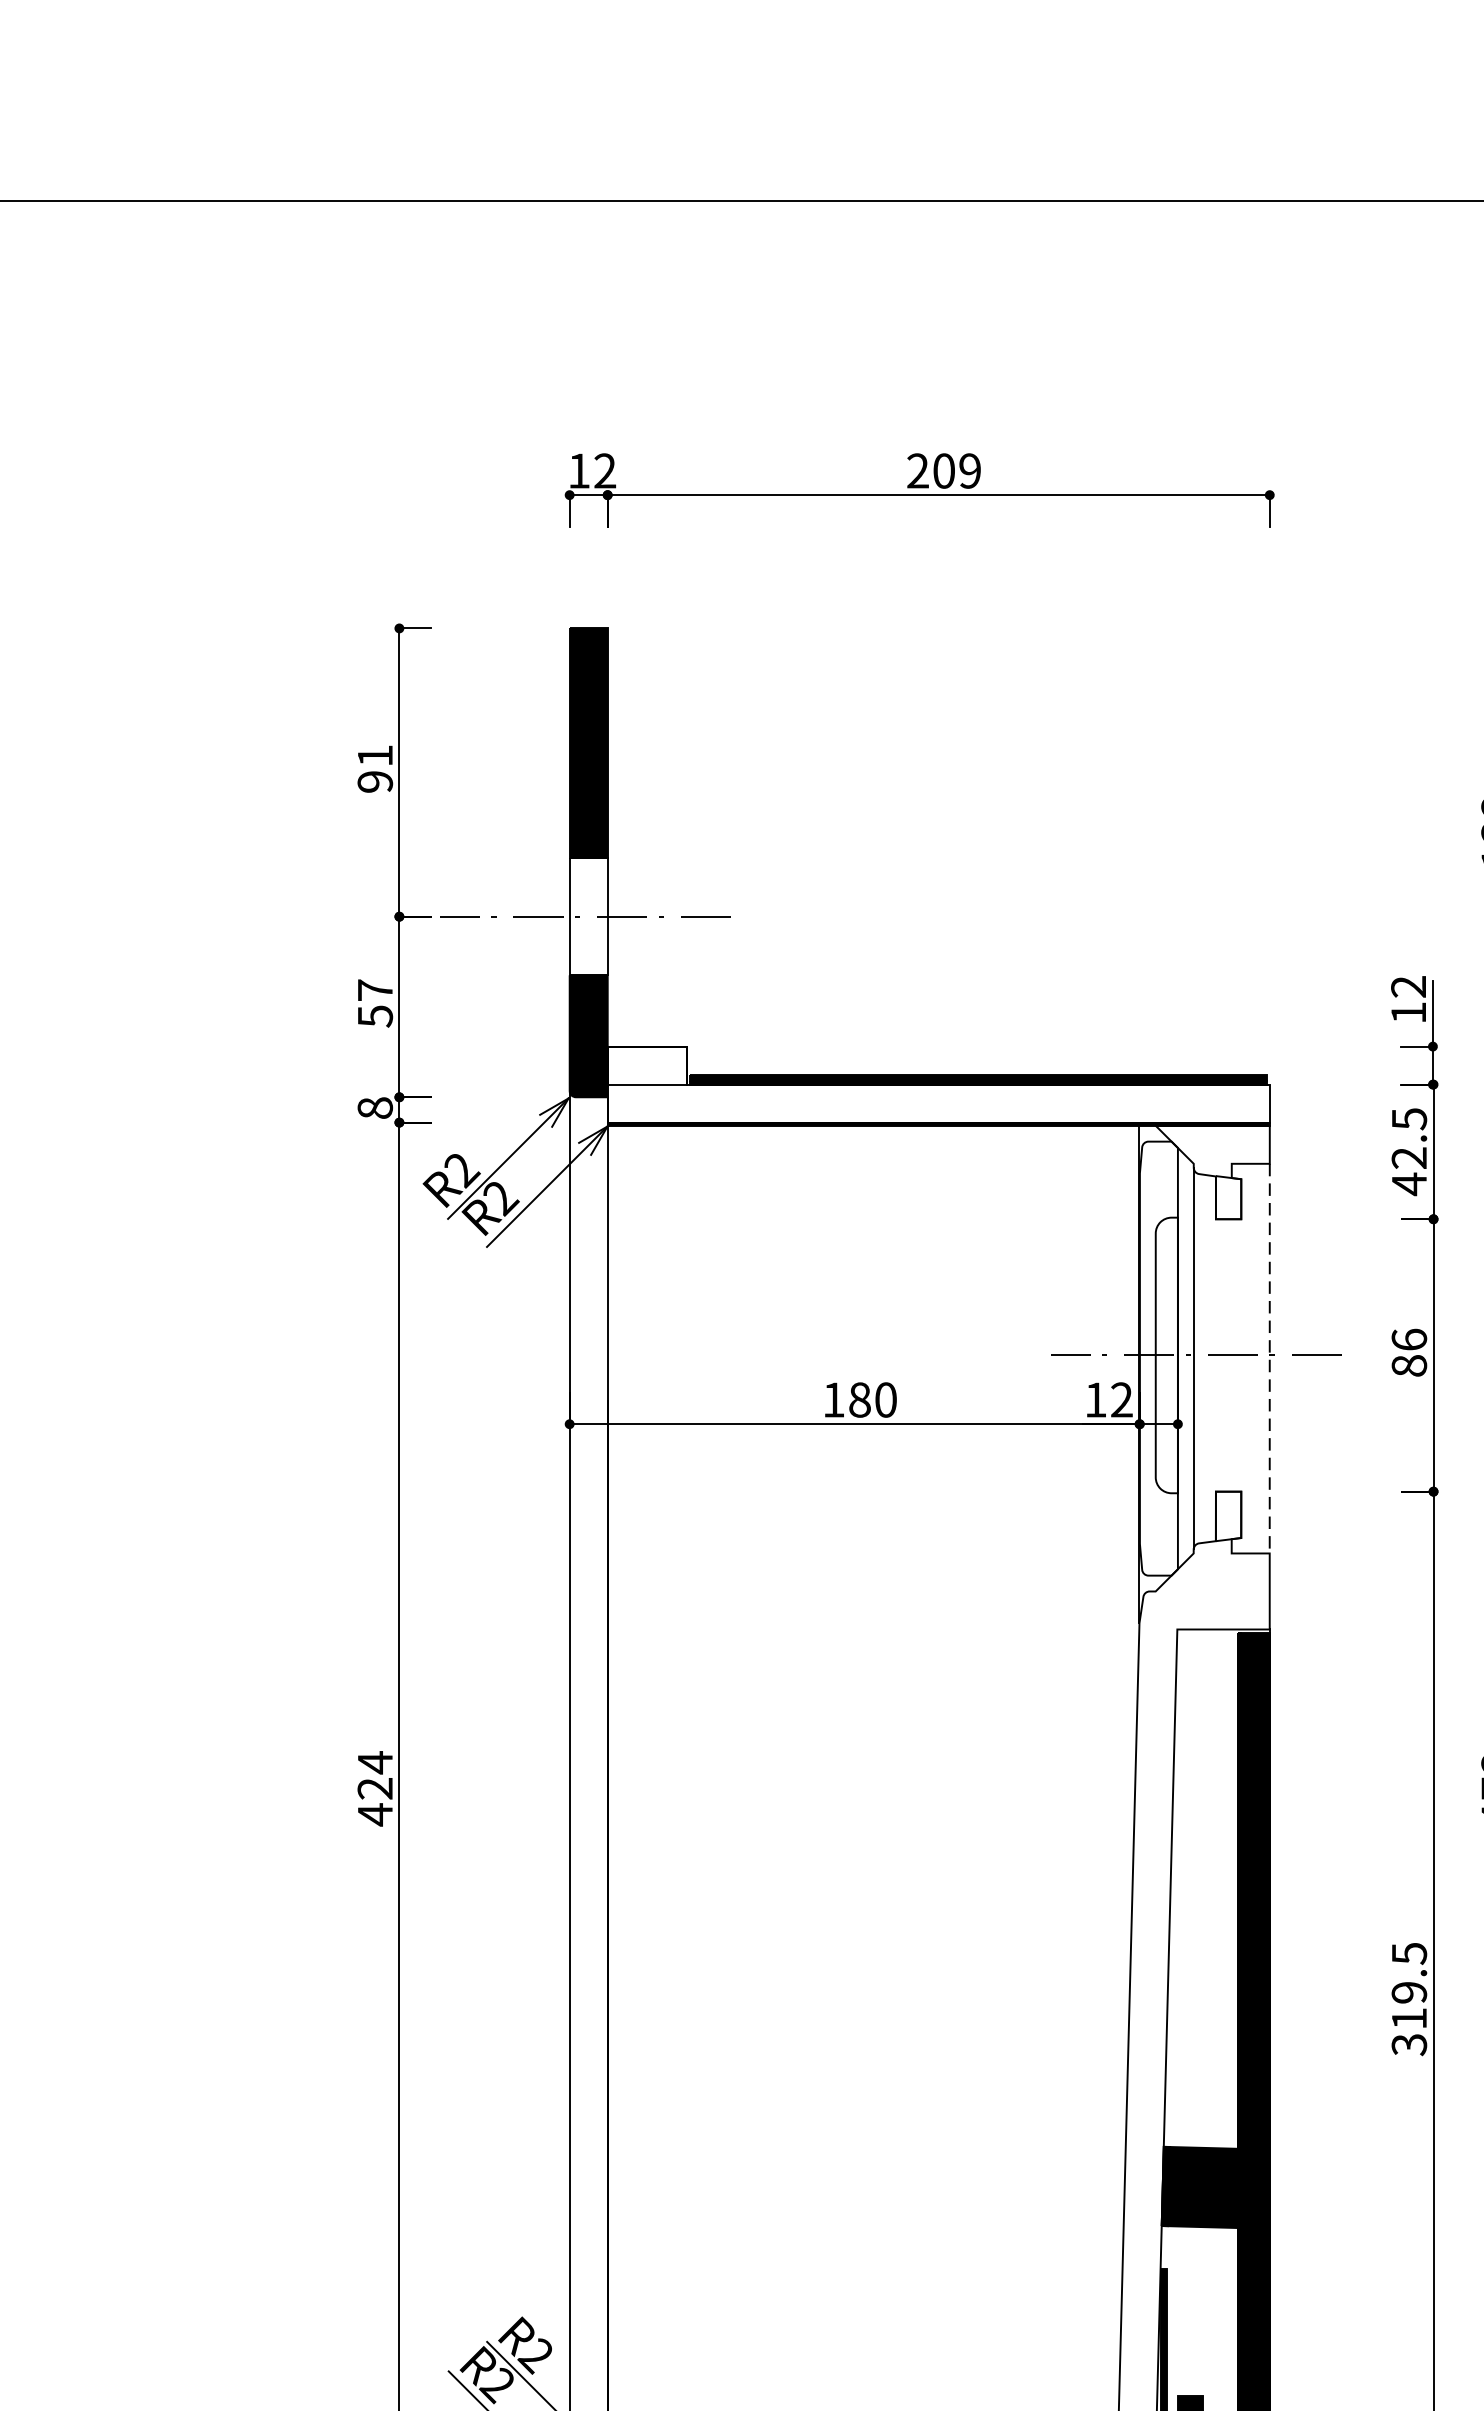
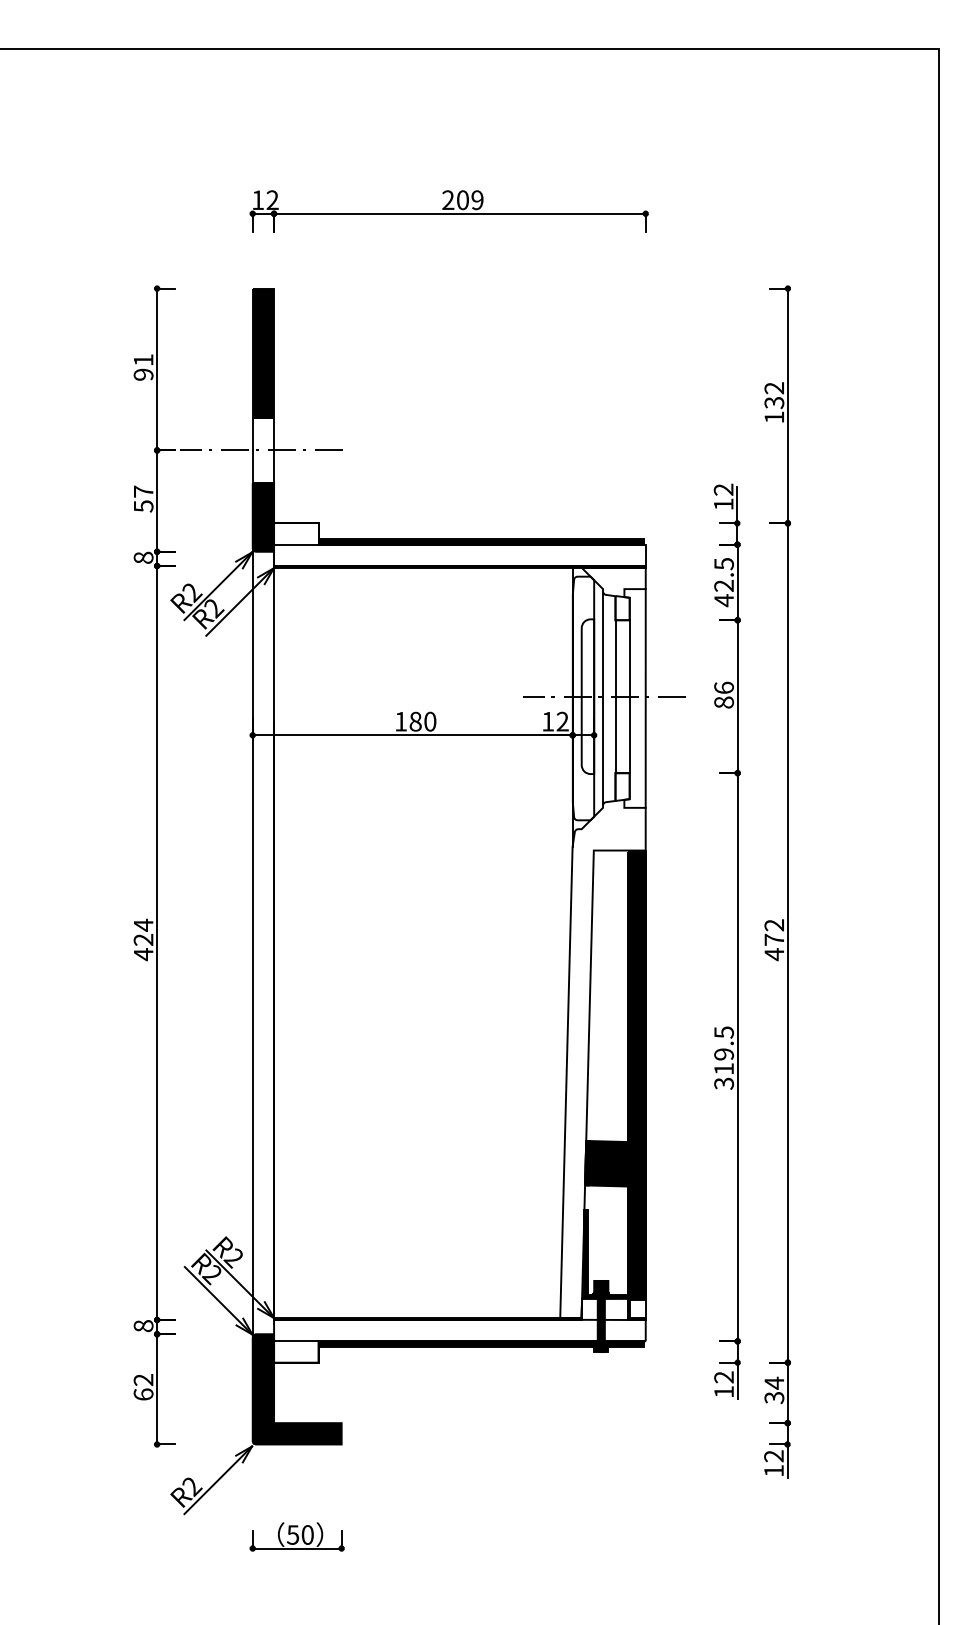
line: (1215, 1355) -> (615, 696), added
line: (1240, 1355) -> (629, 696), added
line: (1269, 1358) -> (645, 698), dashed -> solid

